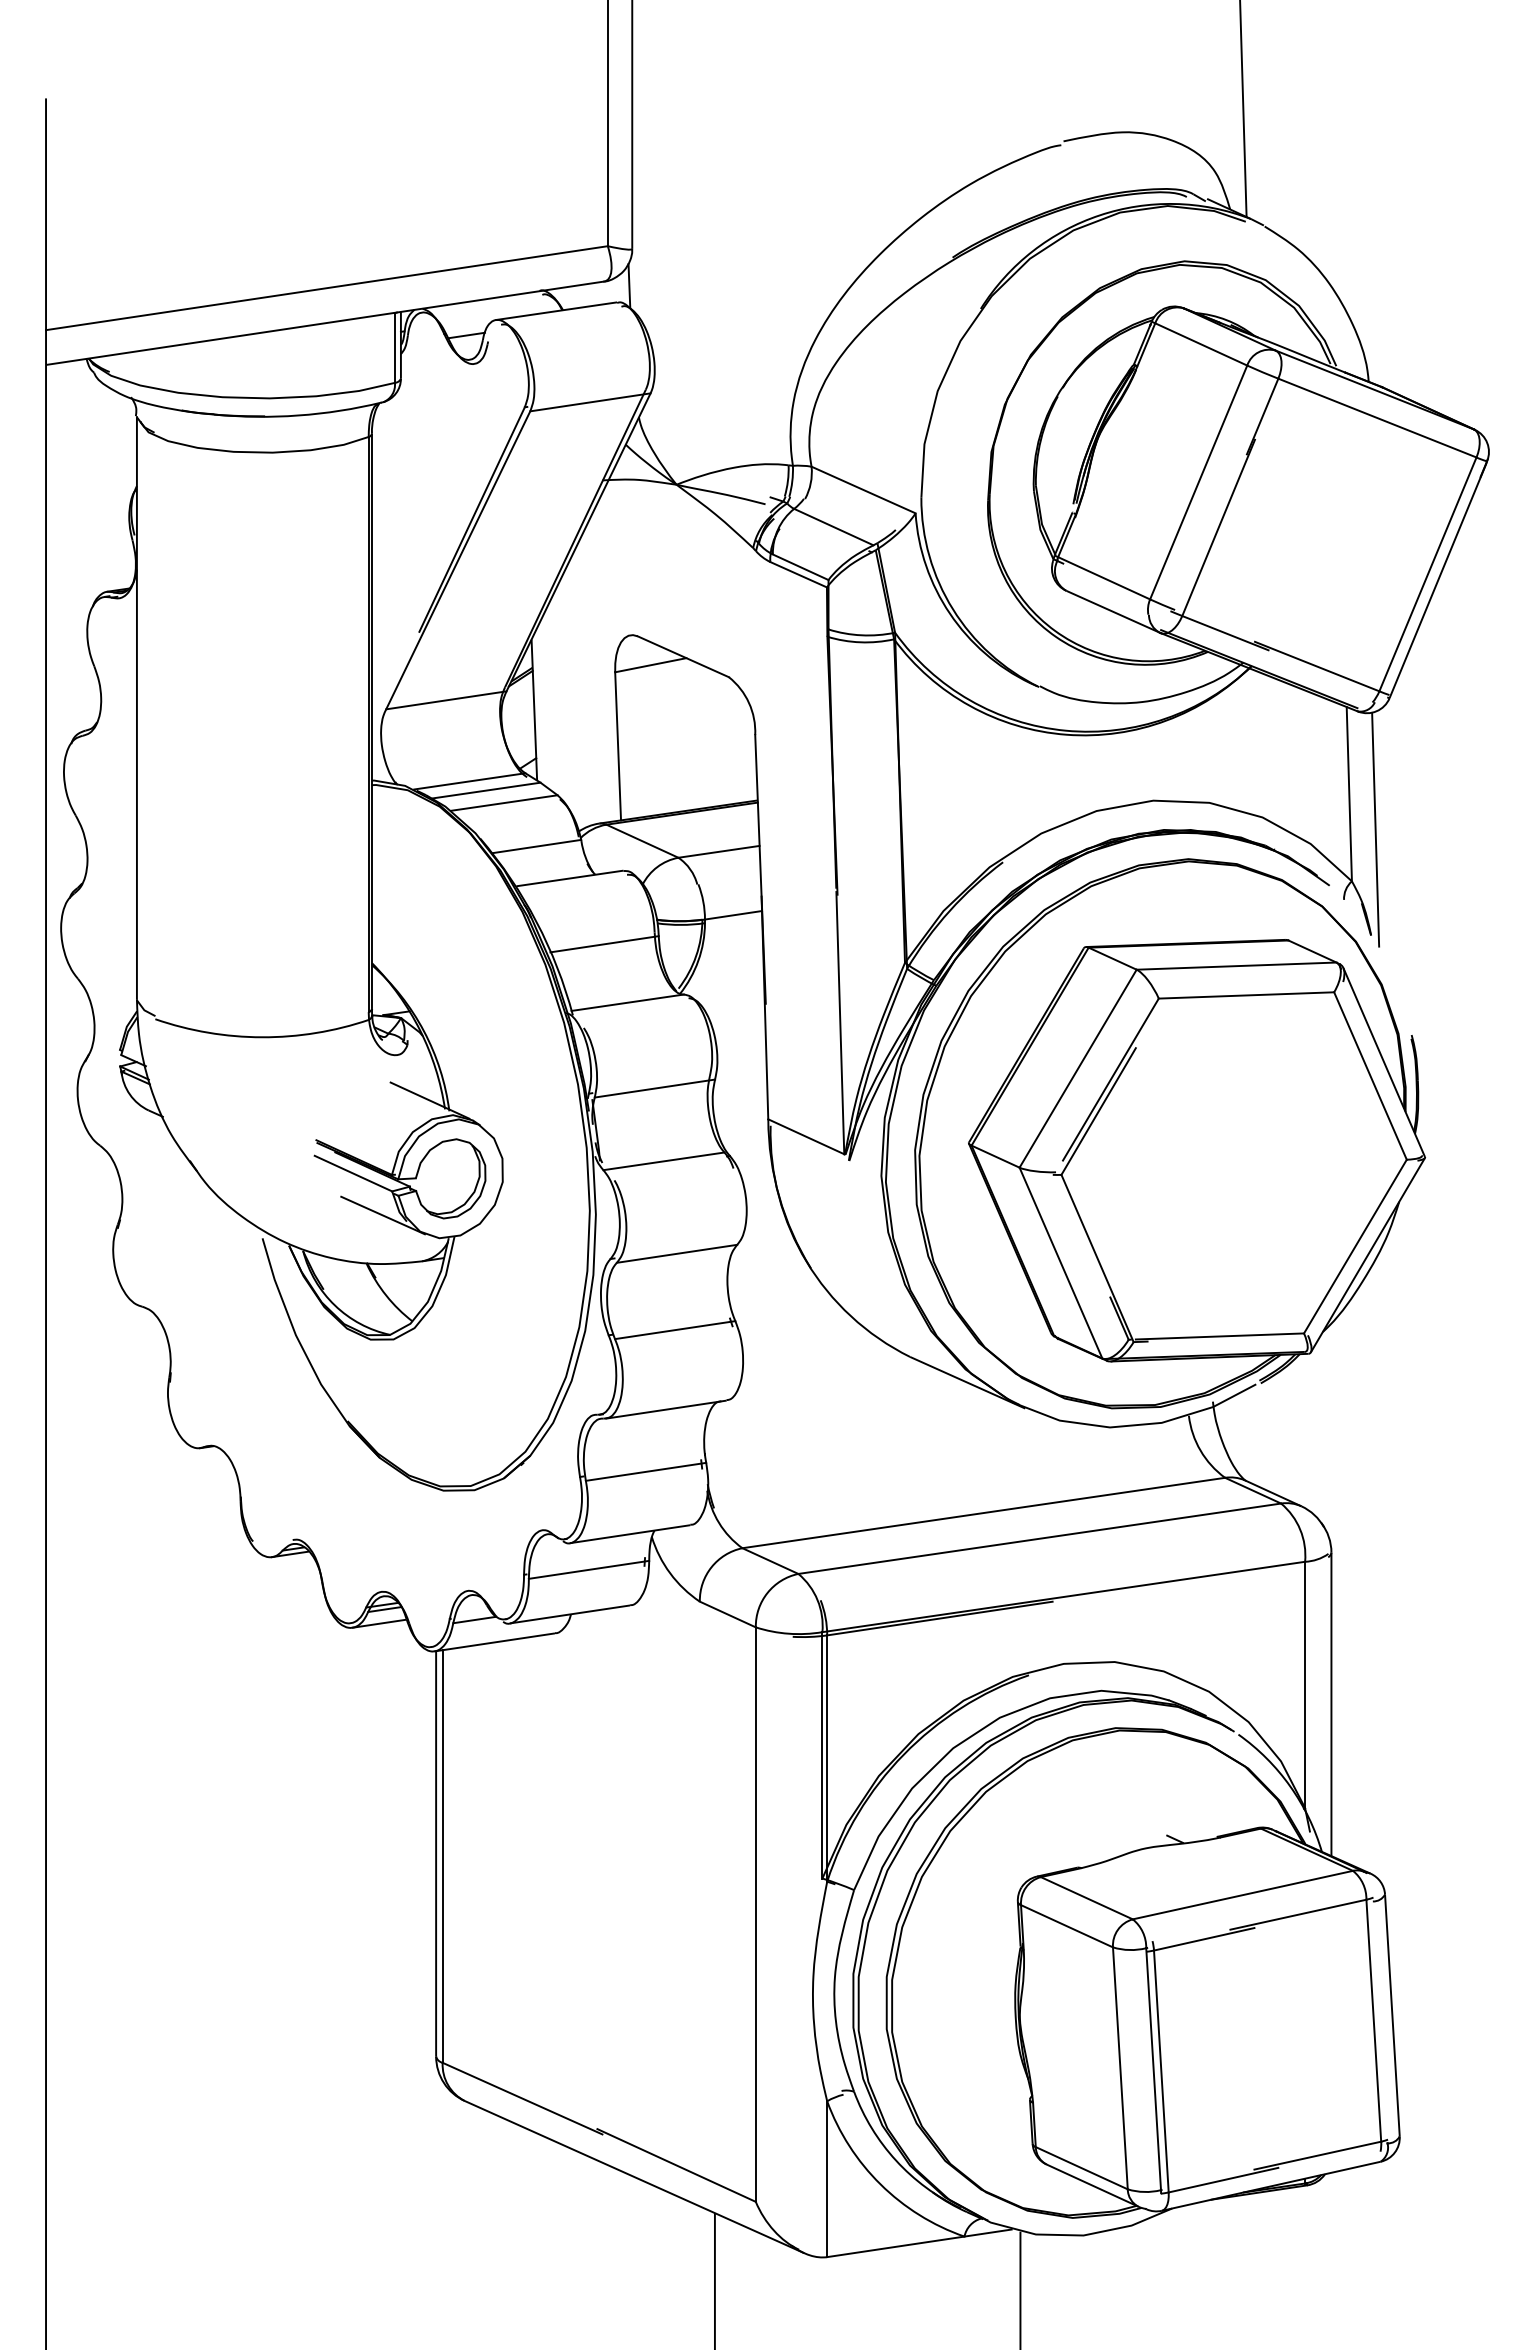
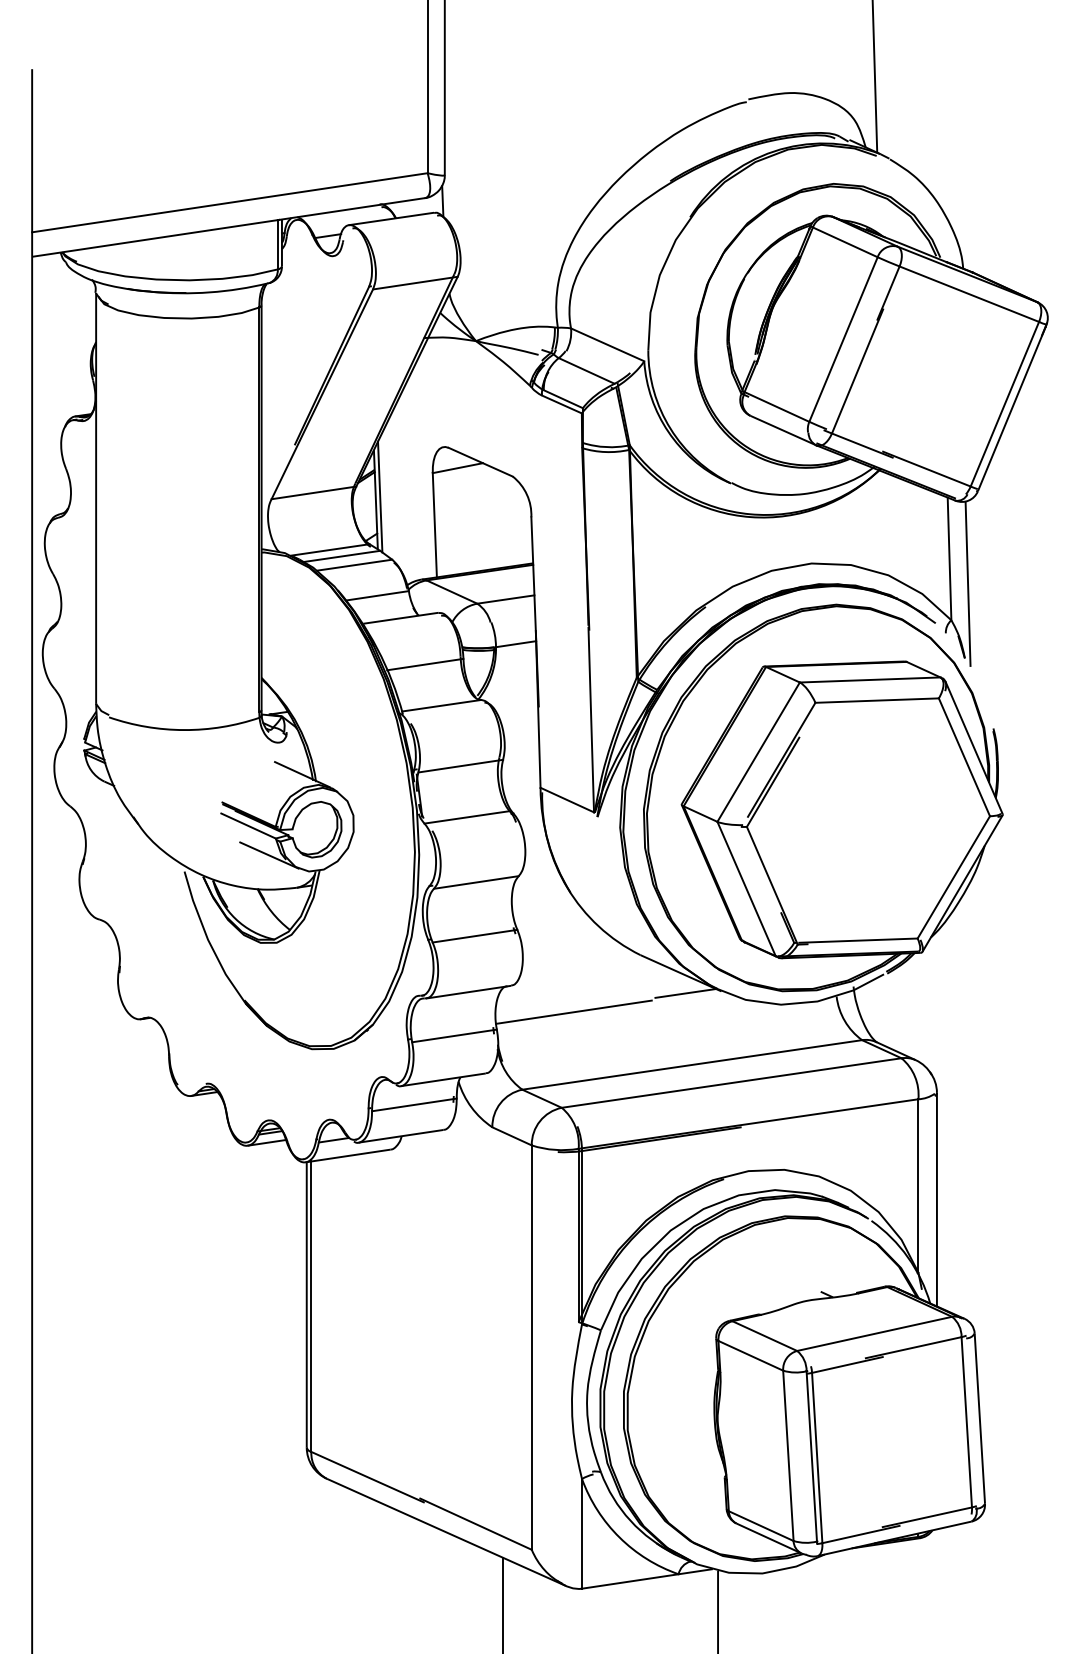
line: (540, 705) -> (380, 496), added
line: (974, 1411) -> (685, 993), added
line: (815, 1437) -> (573, 1011), added

